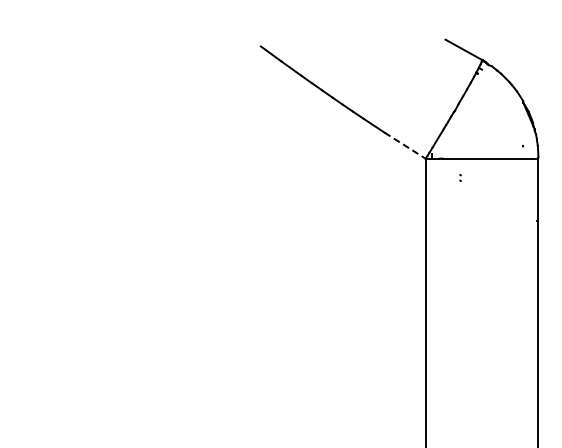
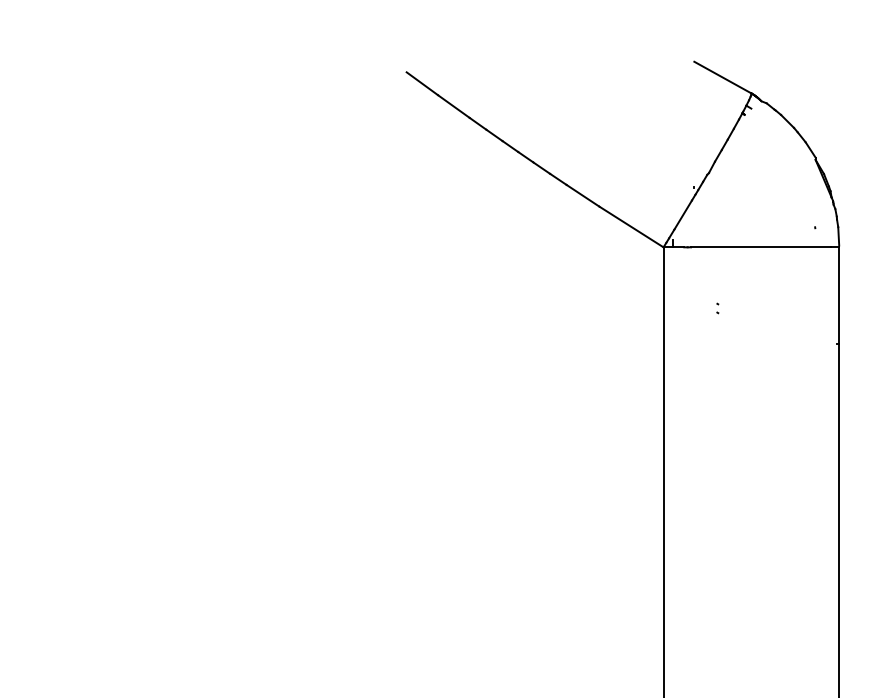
line: (405, 145) -> (632, 226), dashed -> solid
part: (460, 177) -> (717, 307), moved

